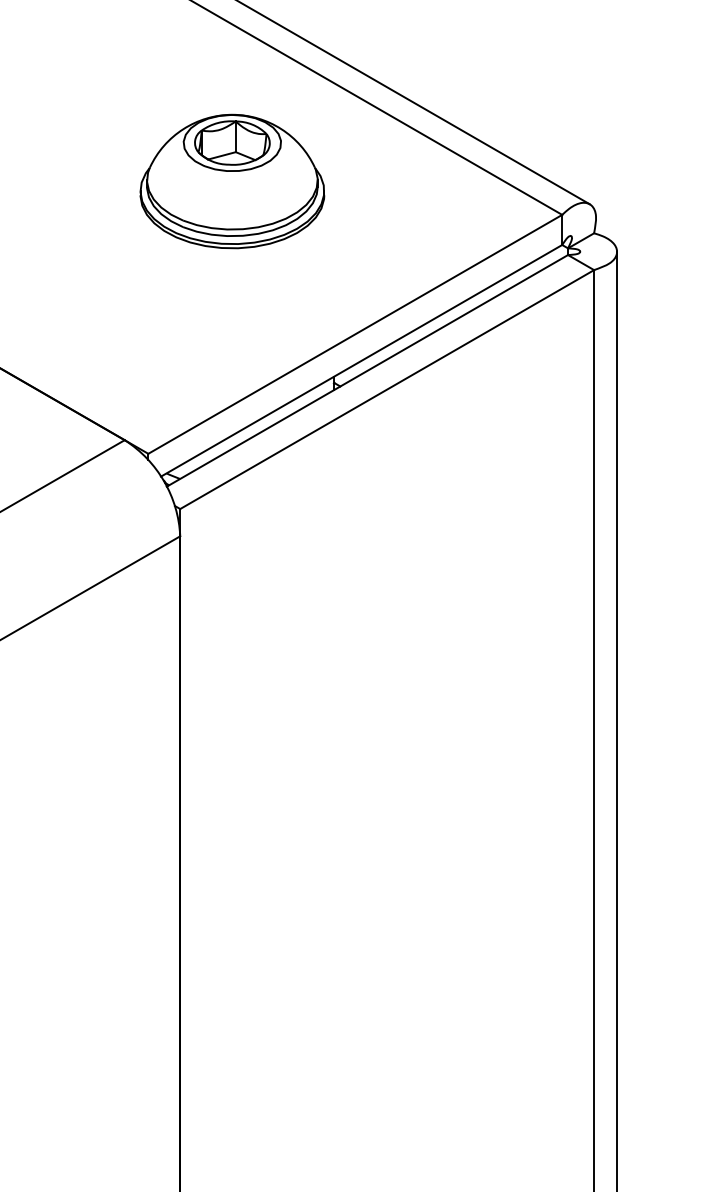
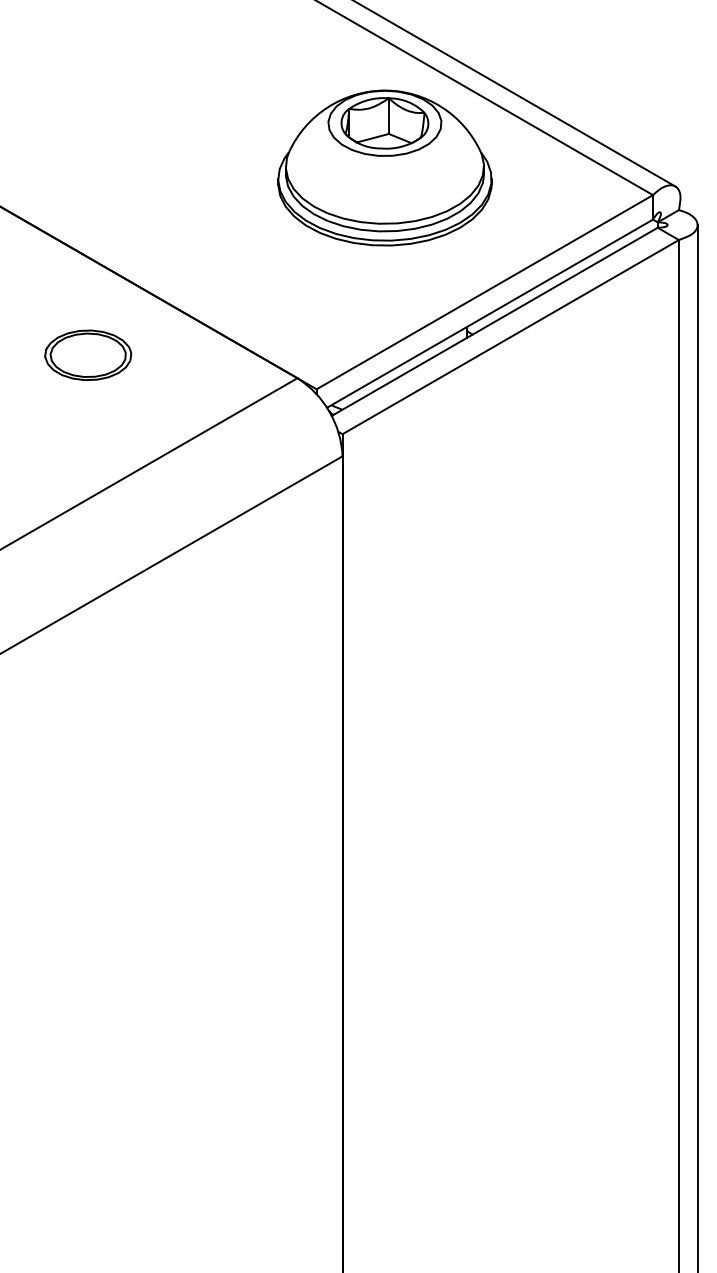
part: (231, 180) -> (384, 167), size x1.43

